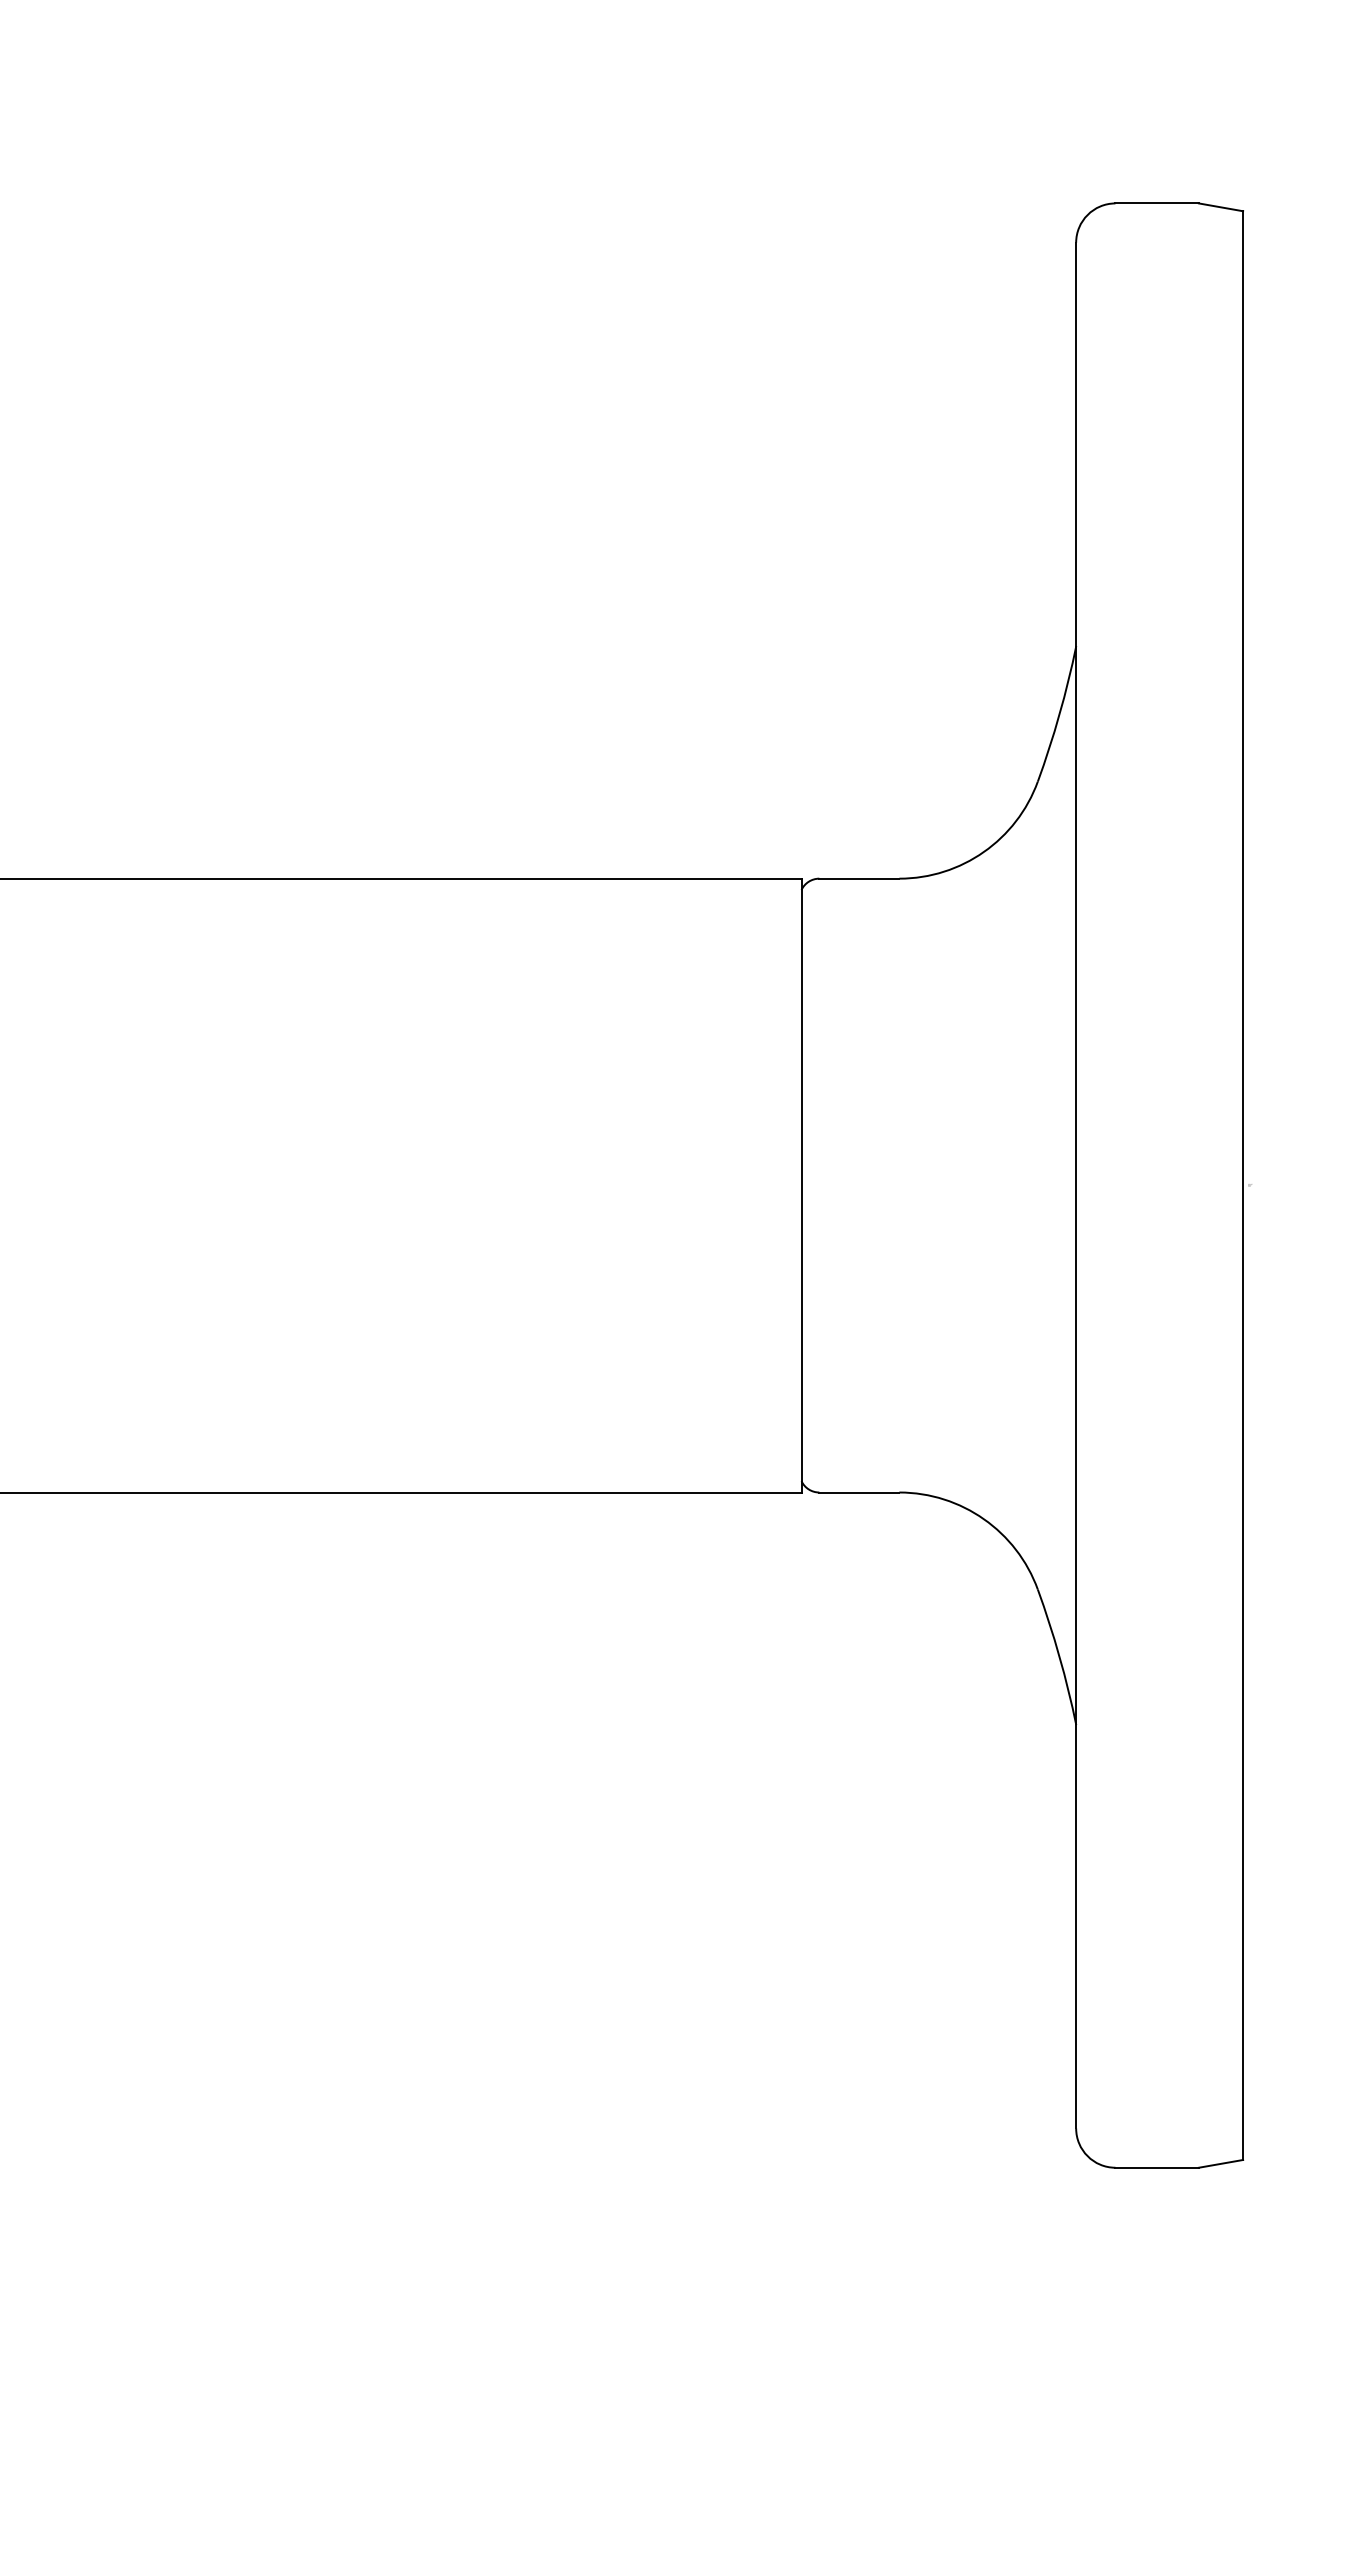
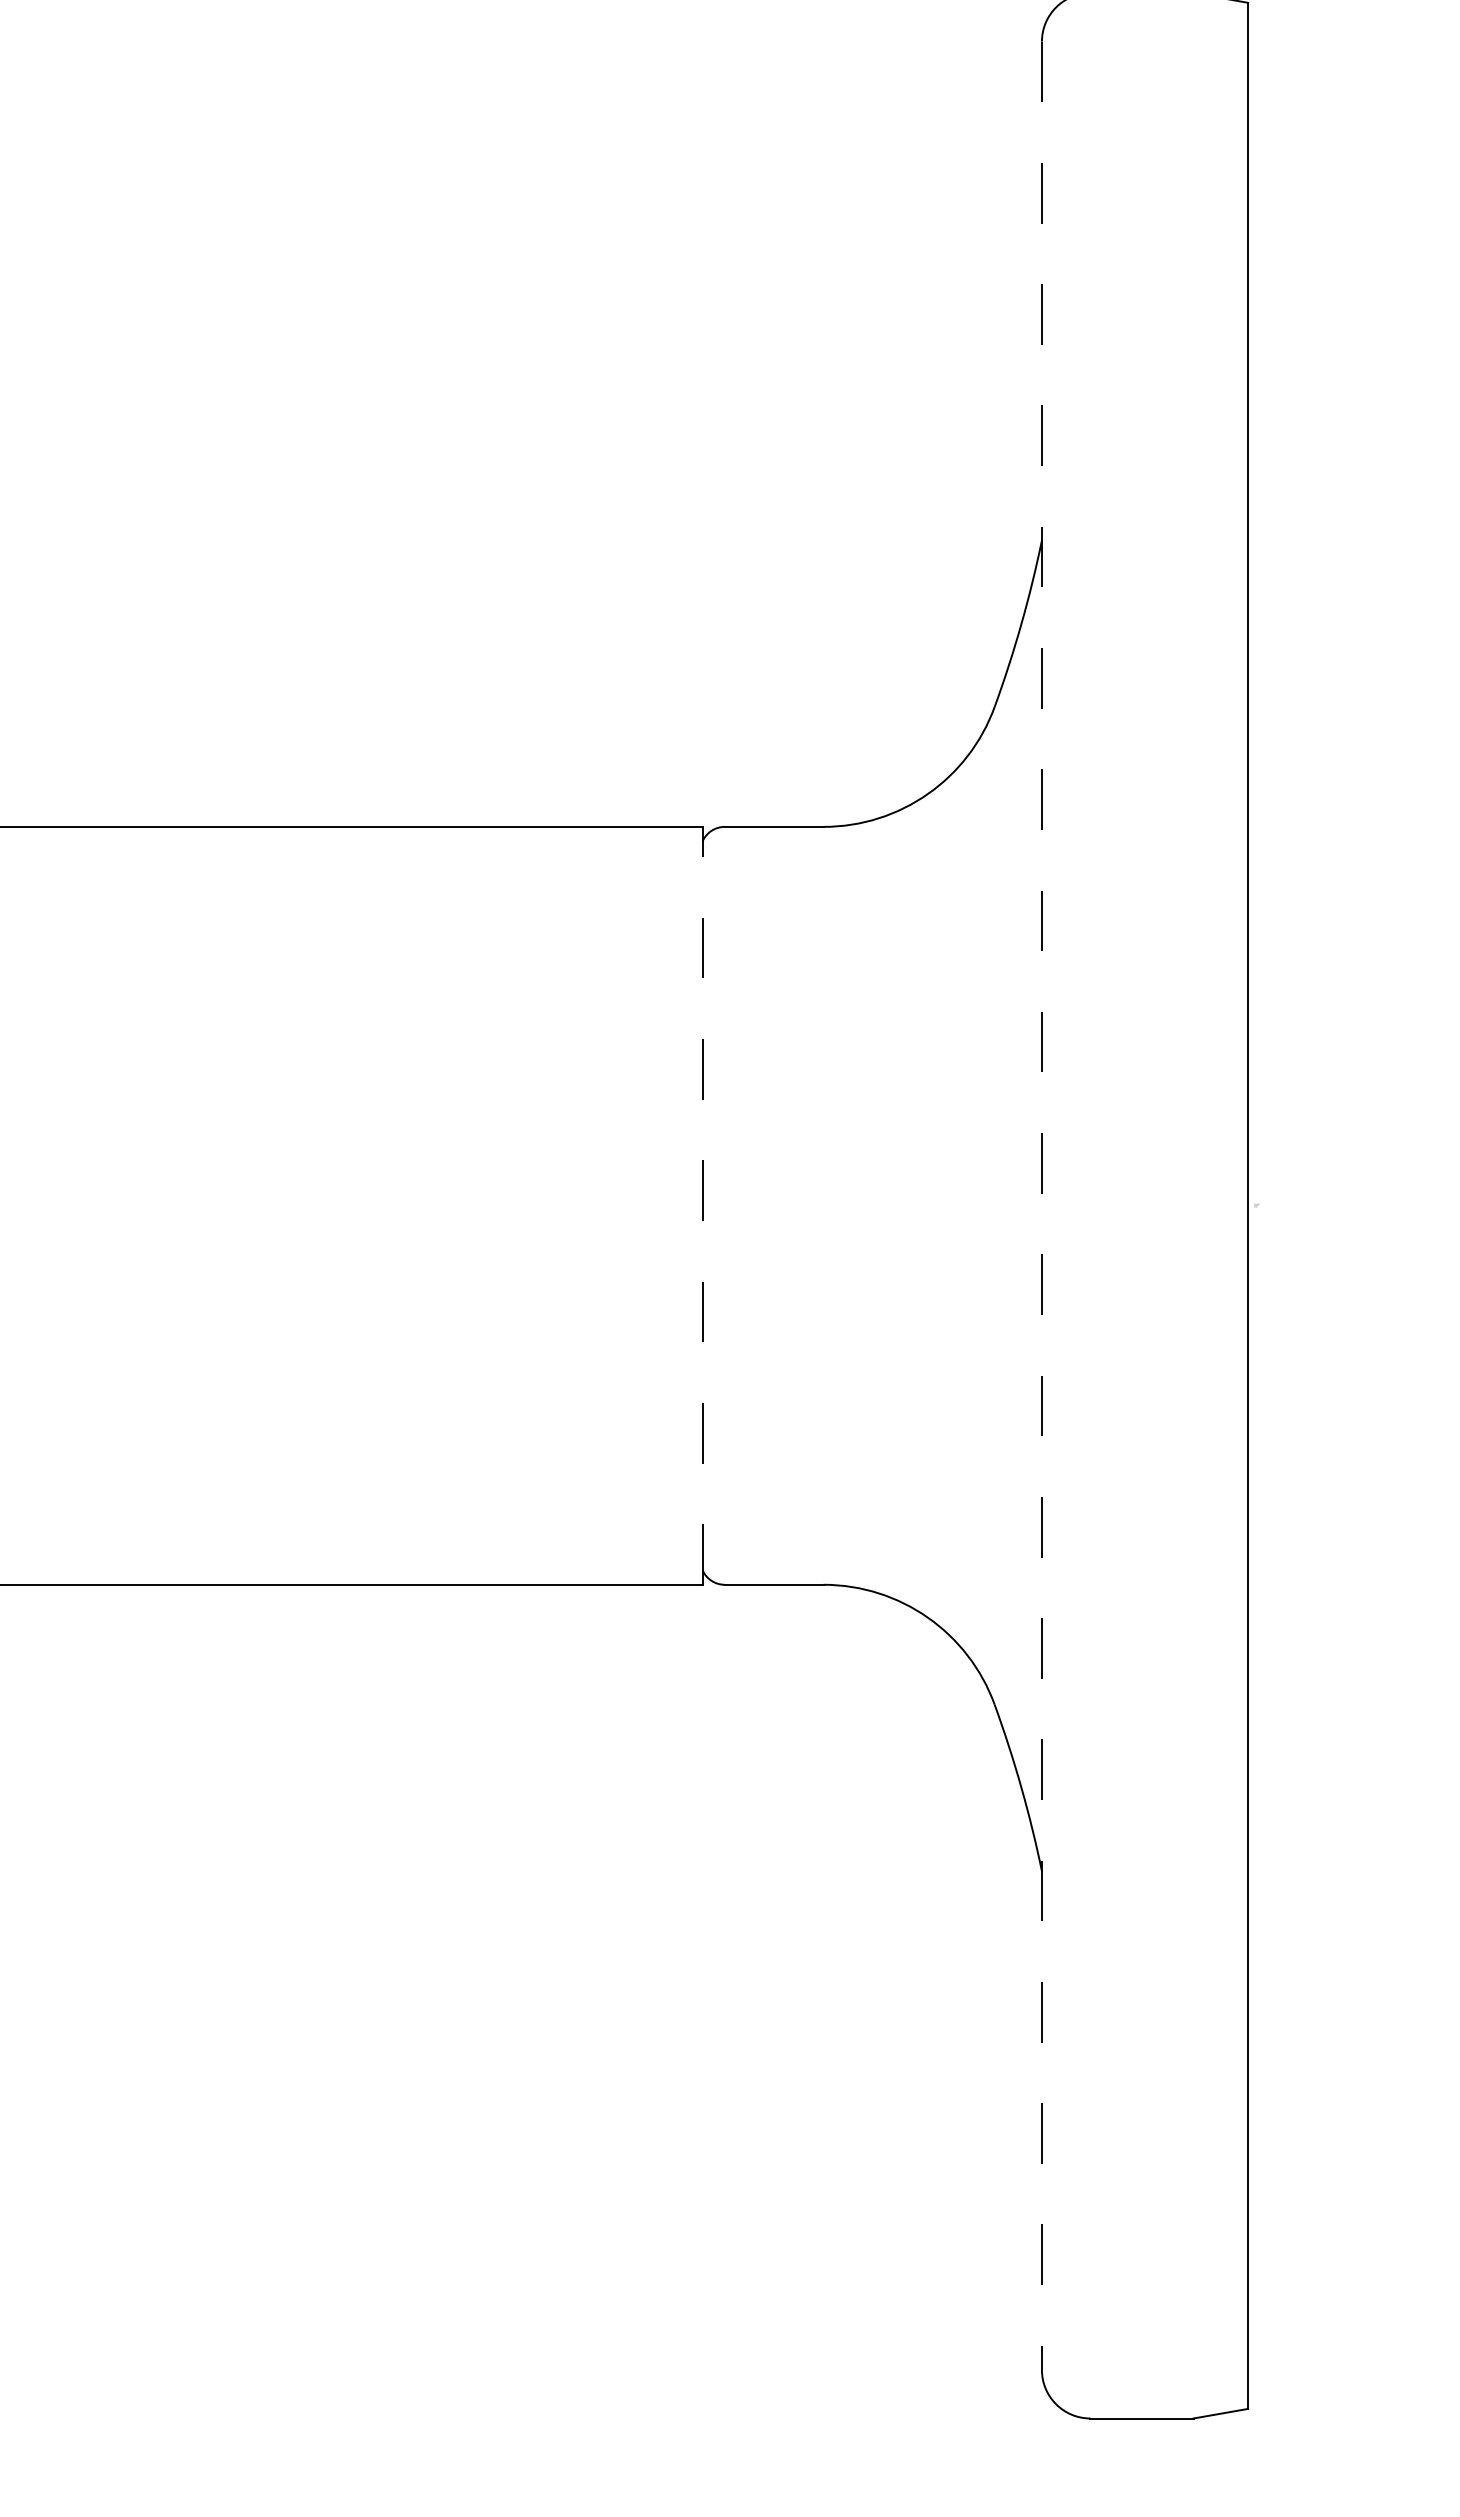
line: (801, 1185) -> (702, 1205), solid -> dashed
line: (1076, 1185) -> (1042, 1205), solid -> dashed

